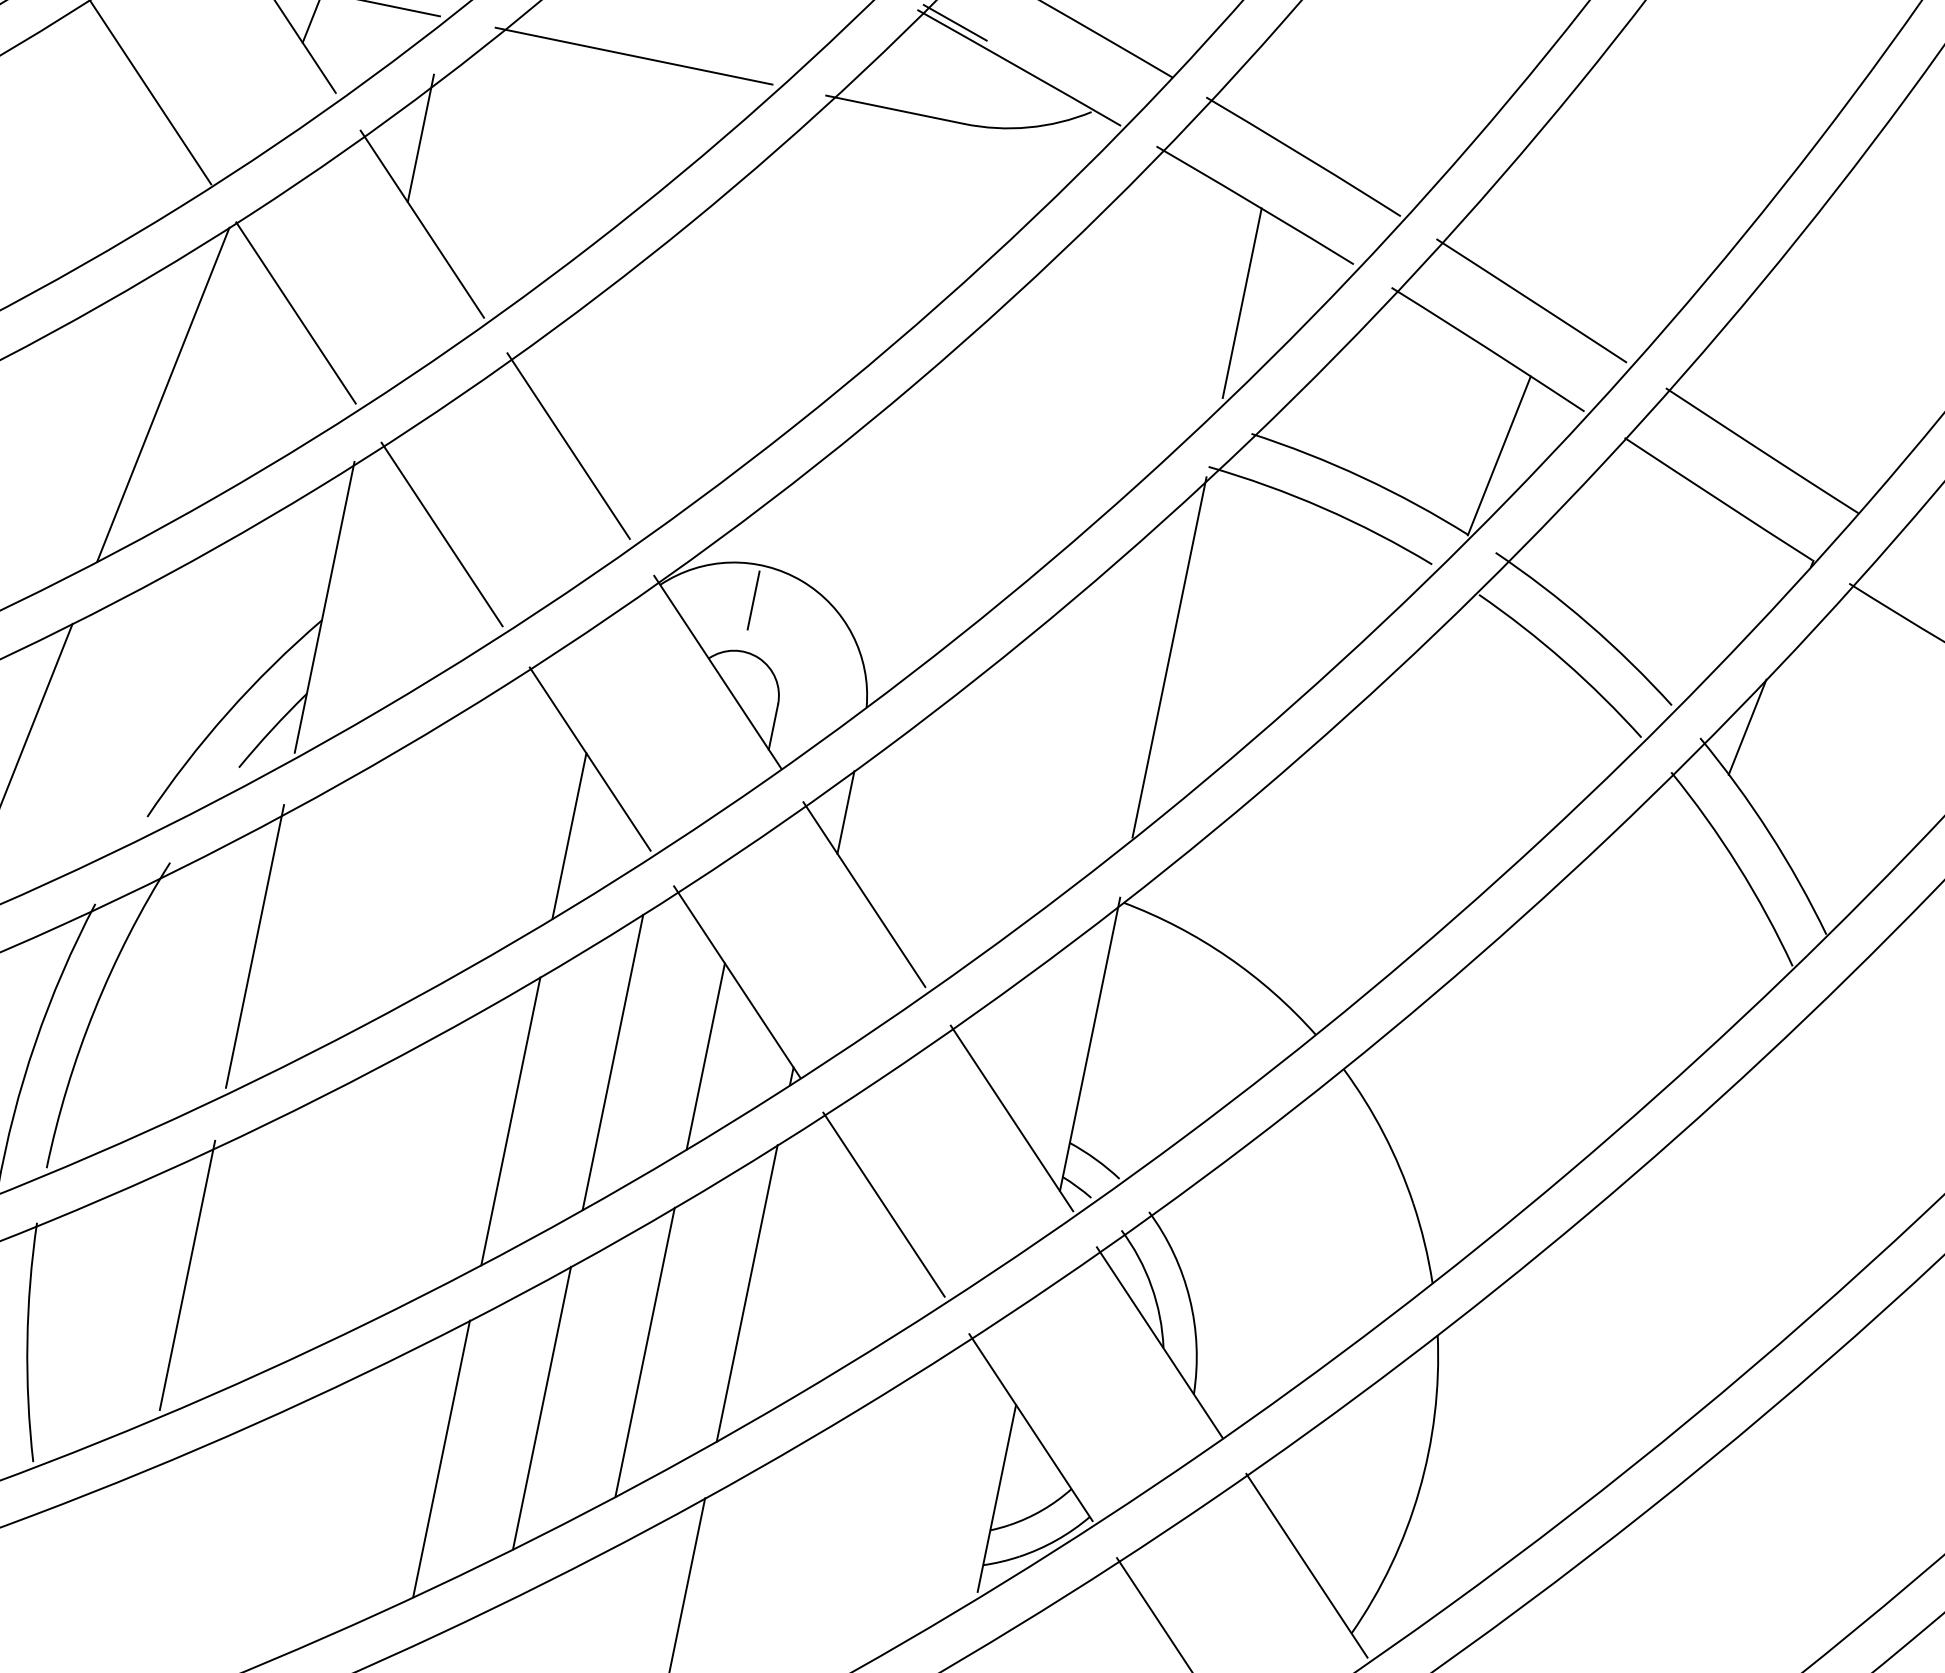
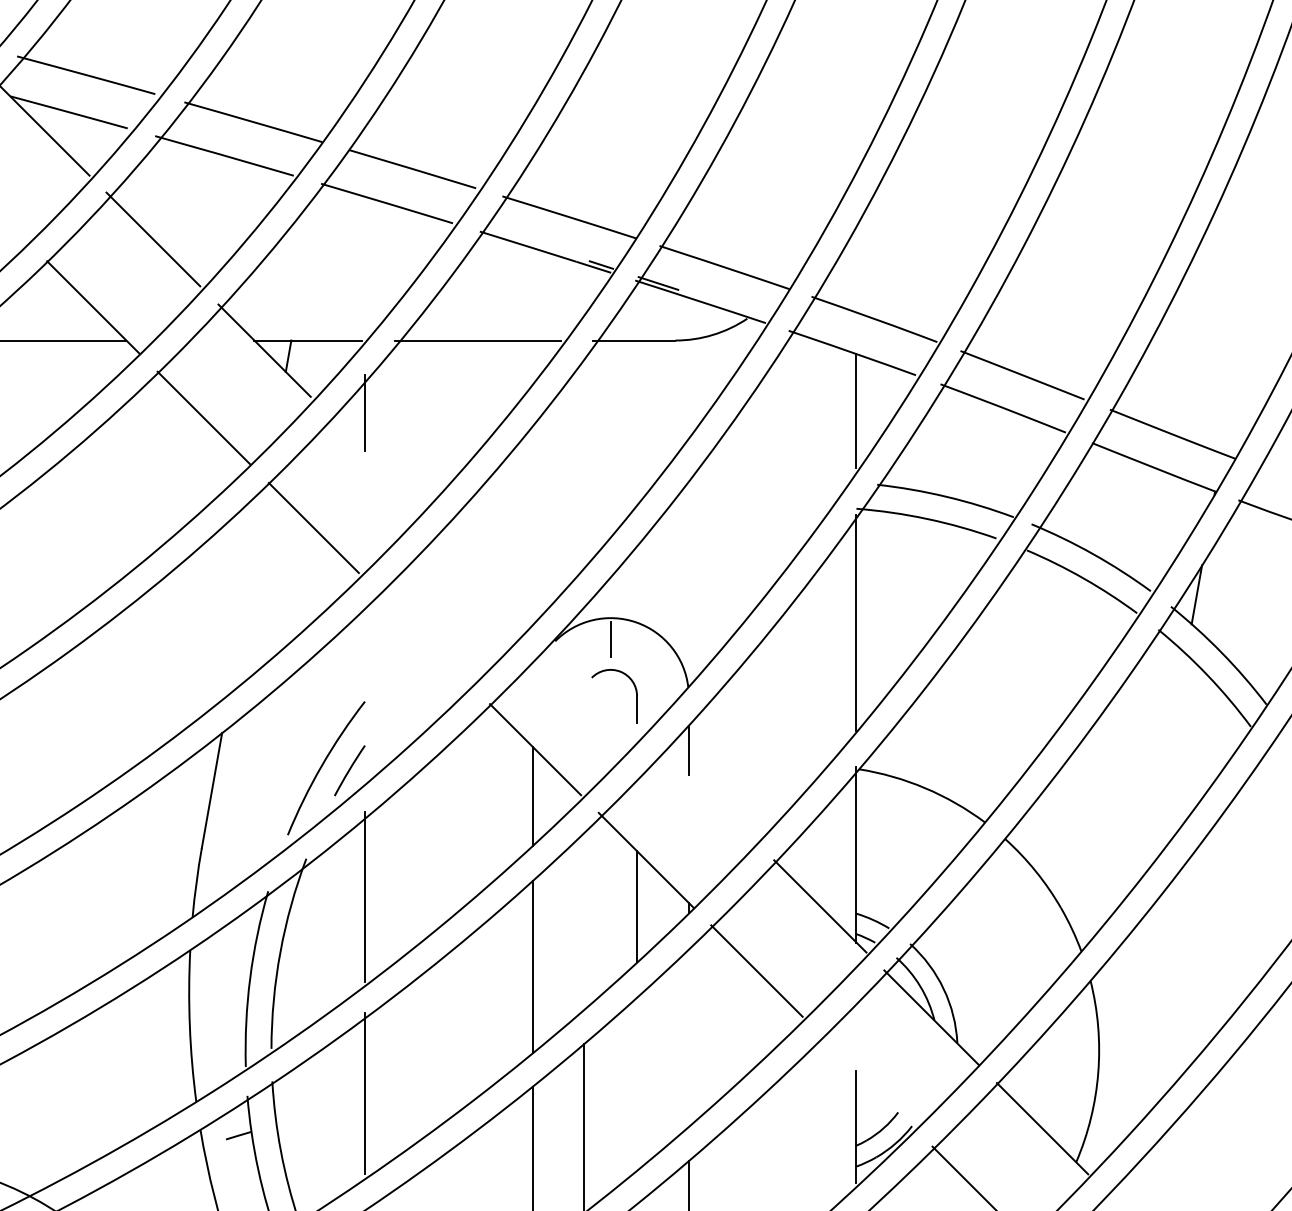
line: (421, 223) -> (375, 461), removed
line: (162, 394) -> (246, 590), removed
line: (569, 446) -> (486, 572), removed
line: (1498, 454) -> (1021, 467), removed
line: (441, 533) -> (423, 637), removed
line: (325, 607) -> (365, 693), removed
line: (717, 671) -> (598, 684), removed
line: (864, 895) -> (709, 795), removed
line: (613, 1061) -> (584, 920), removed
line: (746, 1292) -> (688, 1037), removed
line: (646, 1351) -> (637, 1083), removed
line: (1030, 1426) -> (867, 1081), removed

